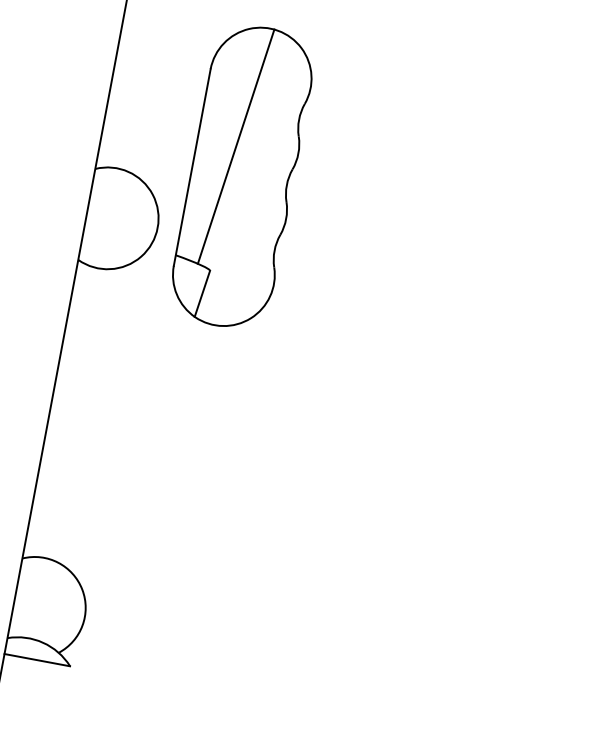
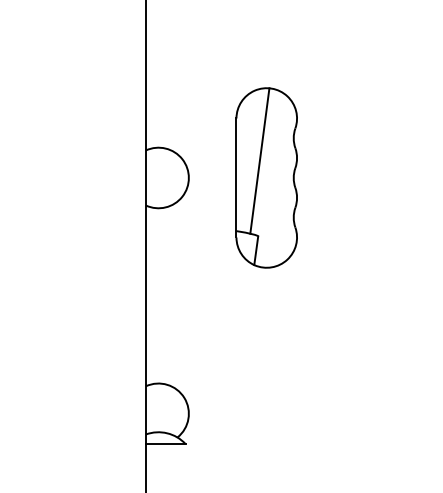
part: (241, 175) -> (266, 177), moved

